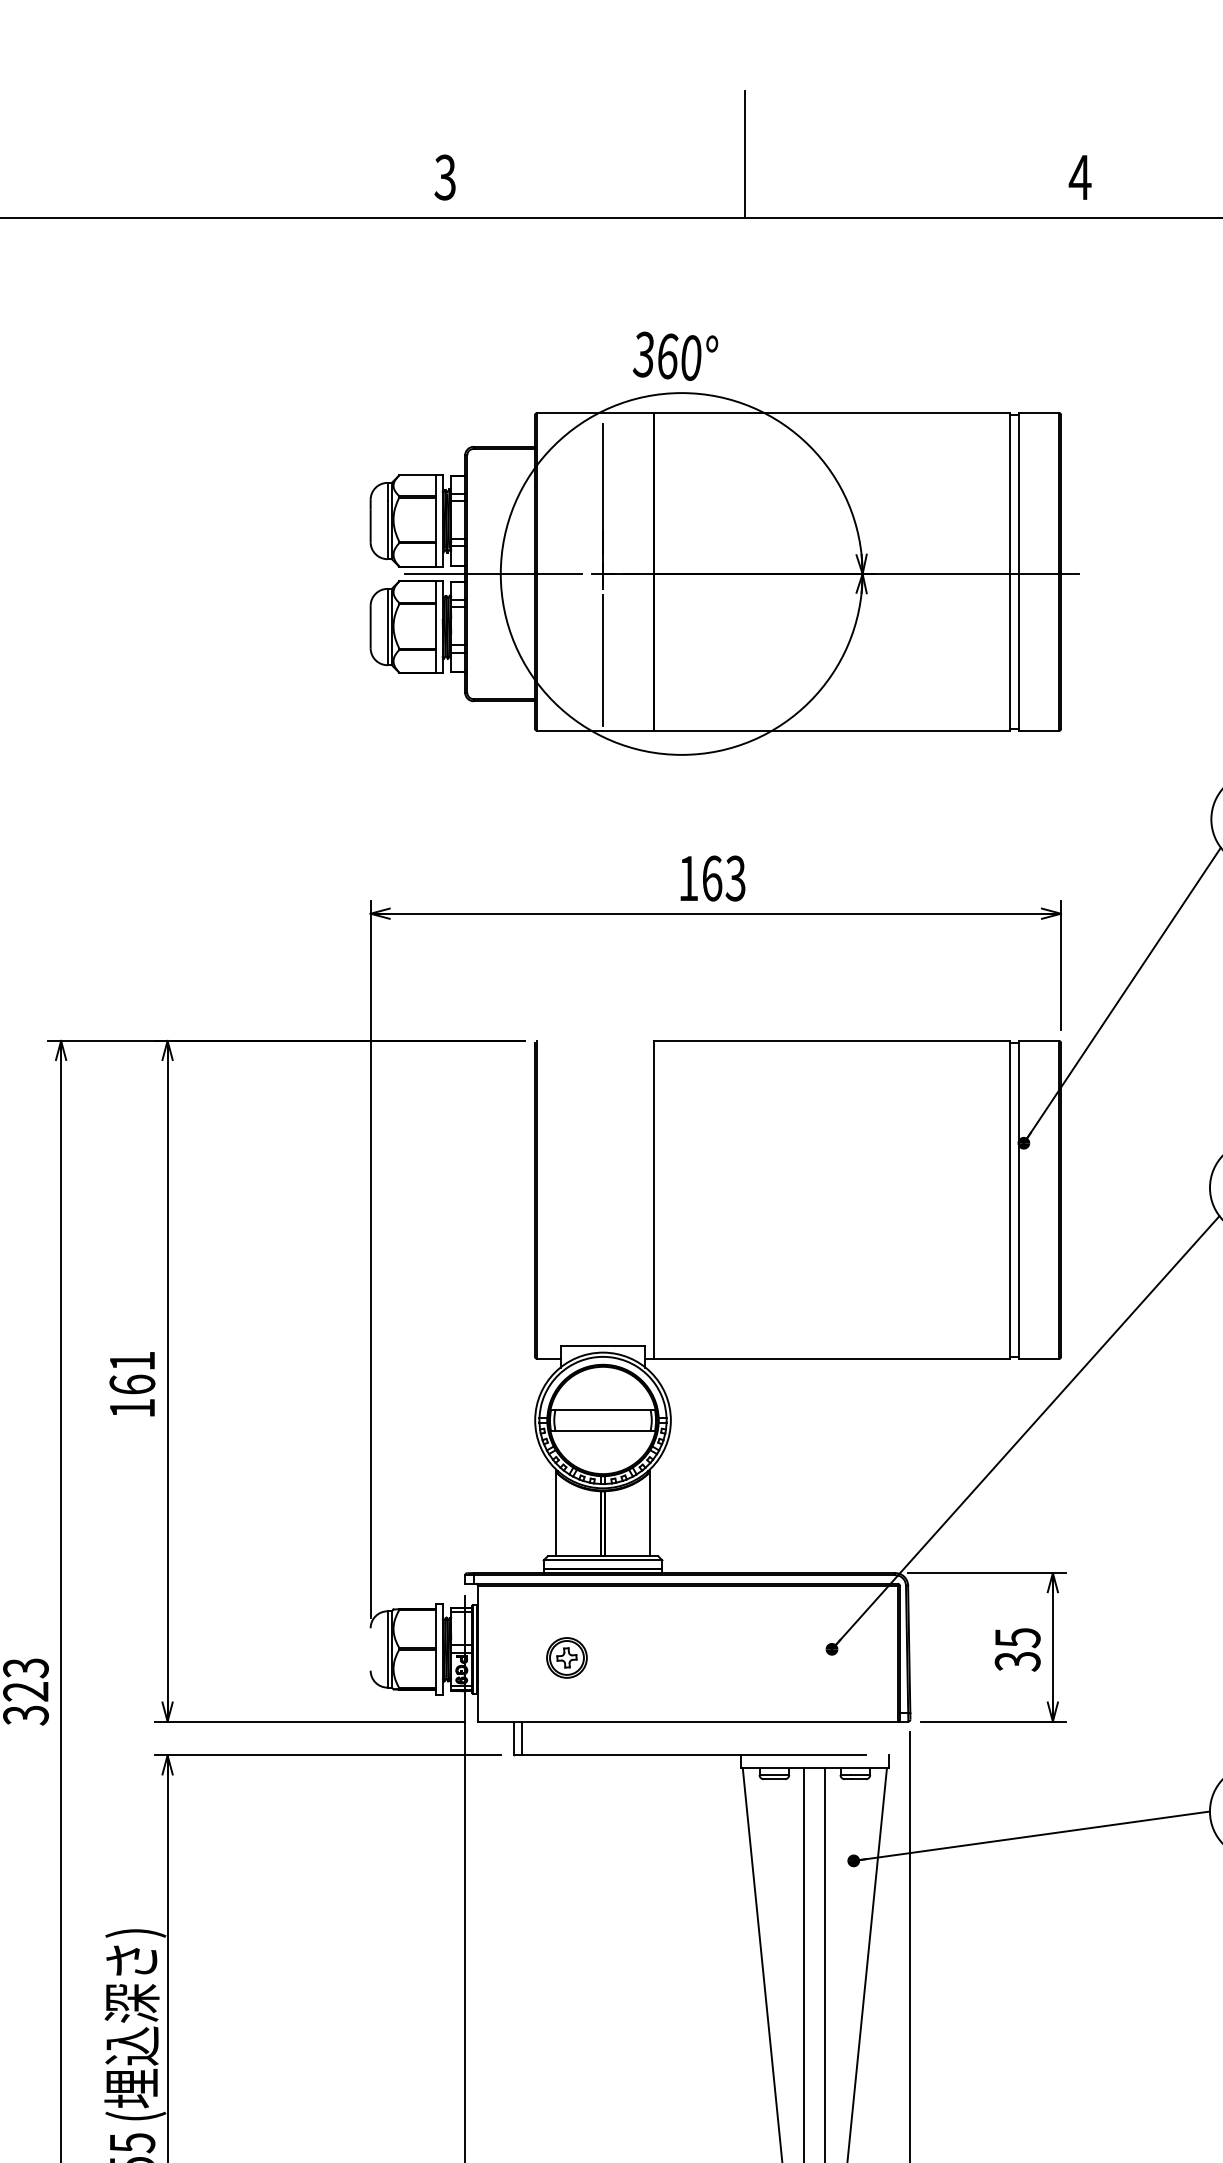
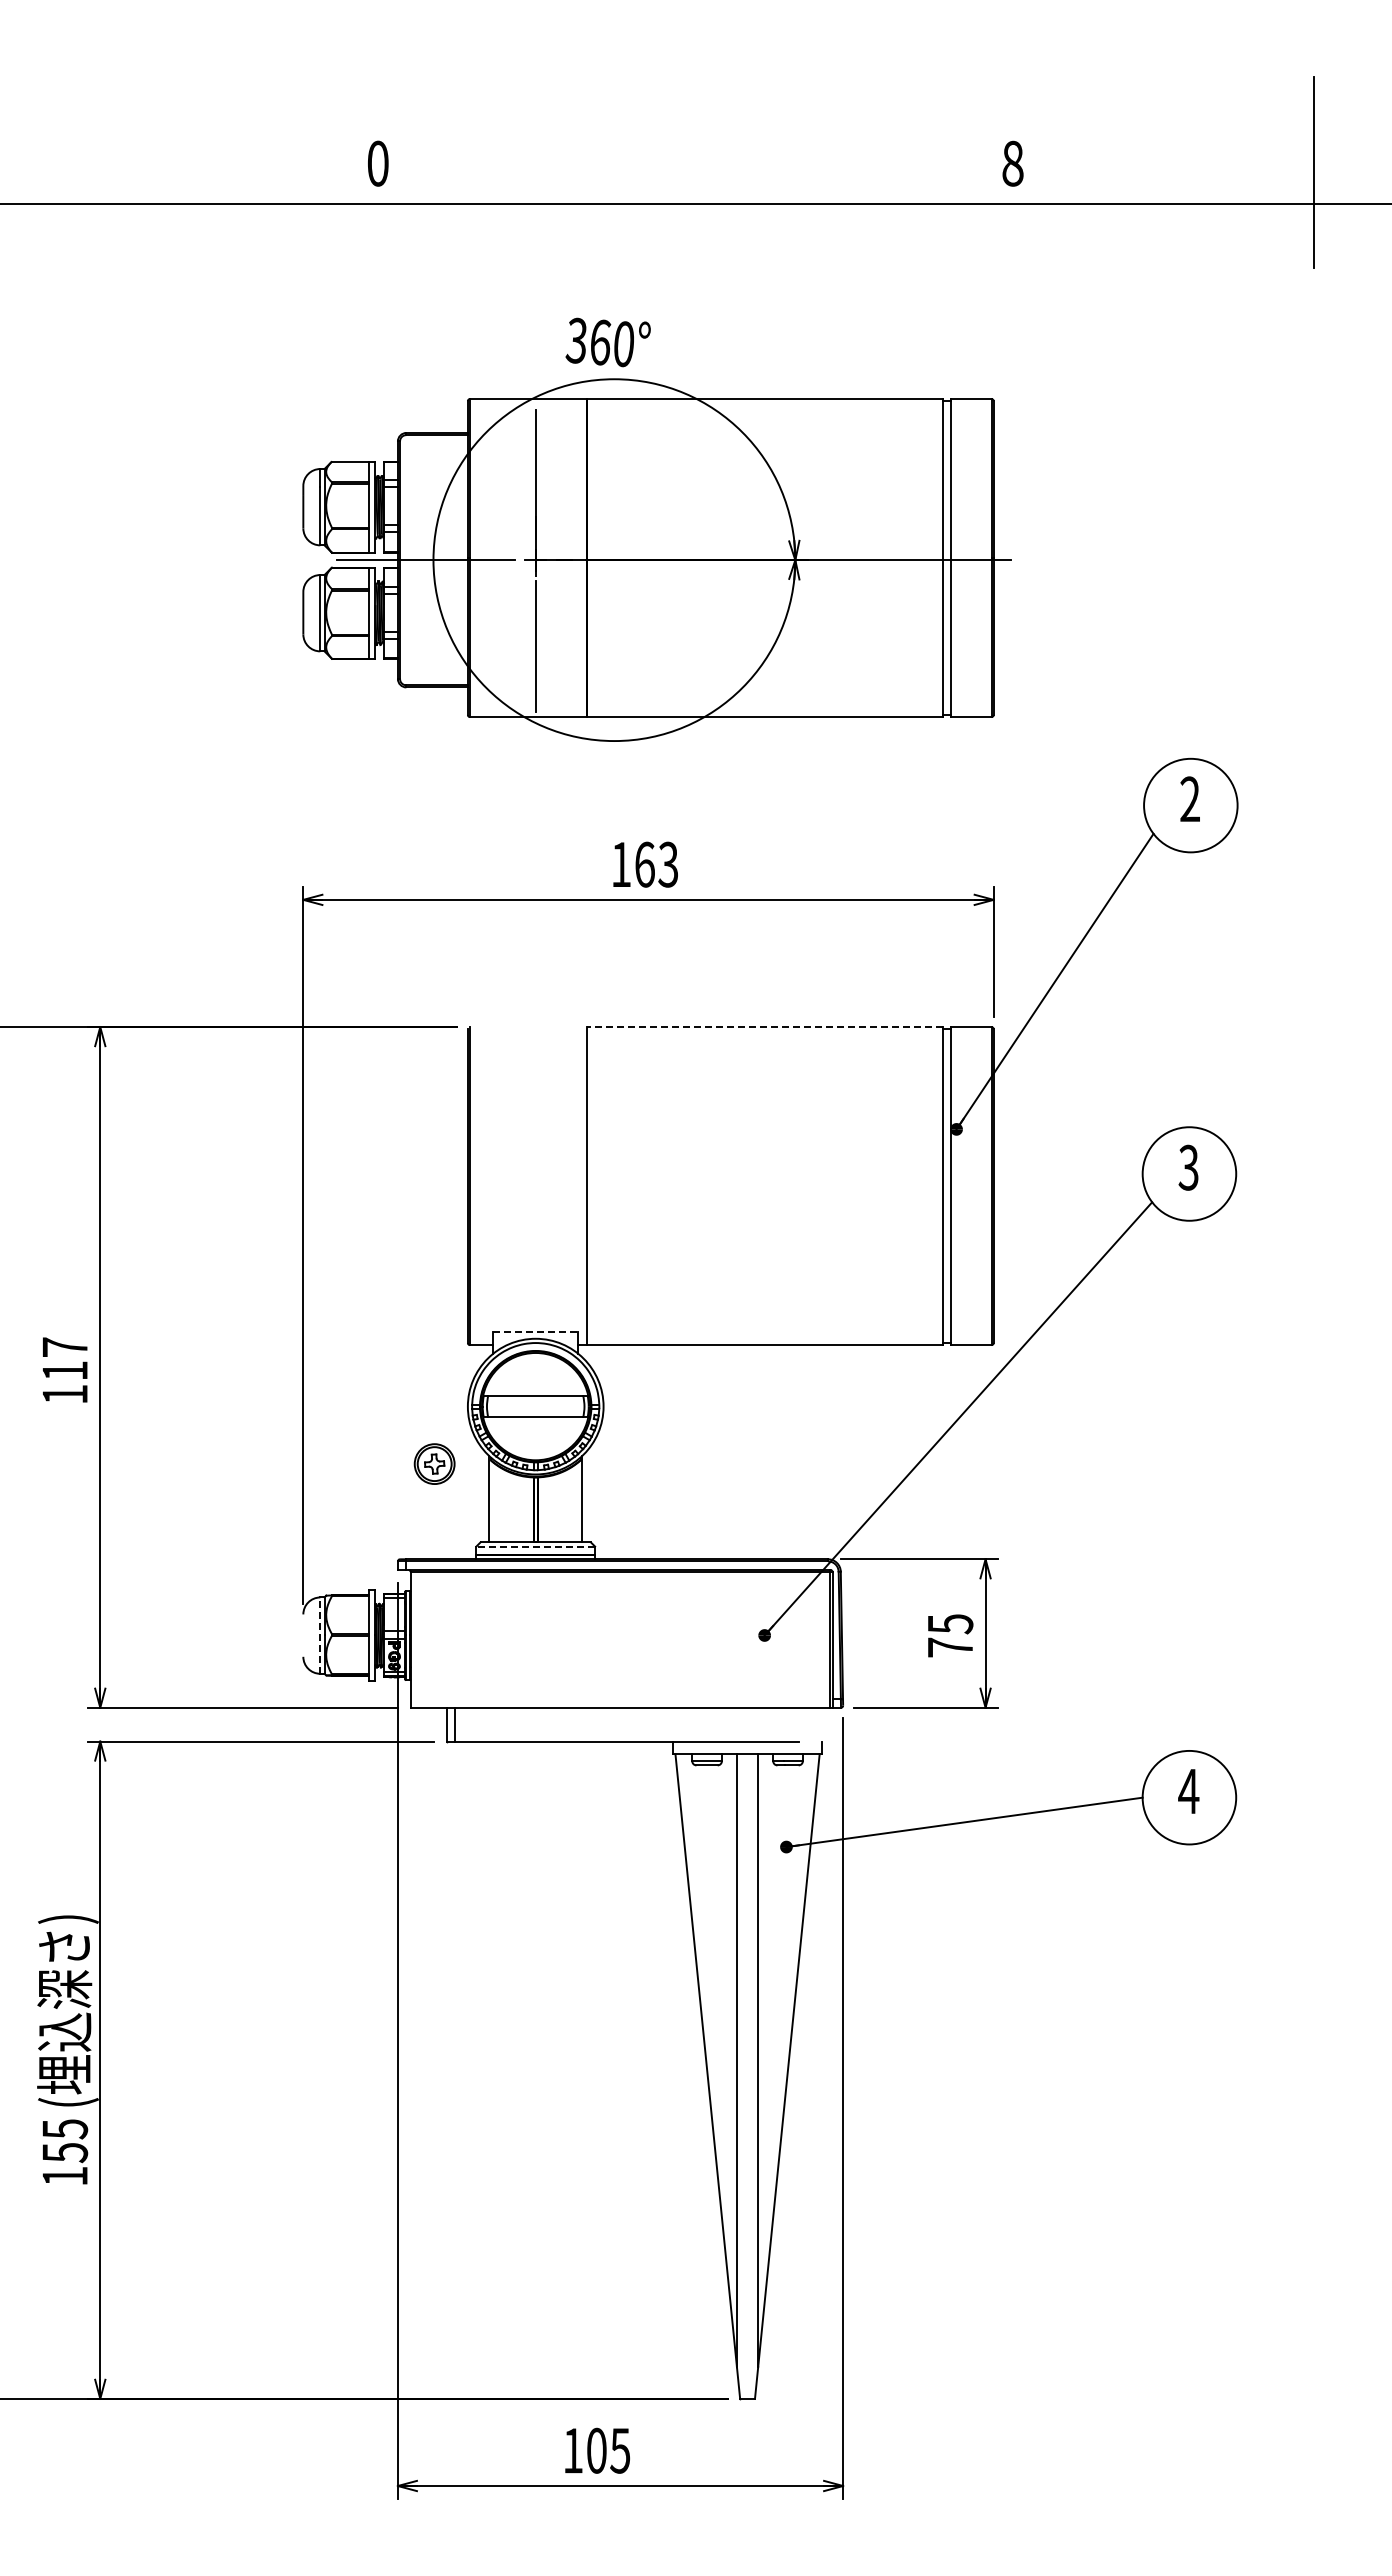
line: (744, 154) -> (677, 140), removed
text: (444, 177) -> (377, 163), 3 -> 0
text: (1079, 177) -> (1012, 163), 4 -> 8
line: (831, 1041) -> (764, 1027), solid -> dashed
line: (603, 1345) -> (536, 1331), solid -> dashed
text: (132, 1372) -> (65, 1358), 161 -> 117
line: (602, 1560) -> (535, 1546), solid -> dashed
line: (387, 1649) -> (320, 1635), solid -> dashed
part: (566, 1657) -> (434, 1463), moved
text: (1017, 1661) -> (950, 1647), 35 -> 75

